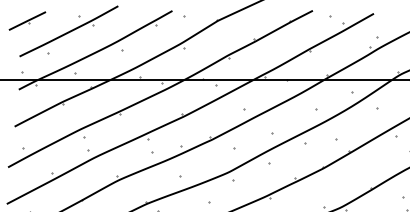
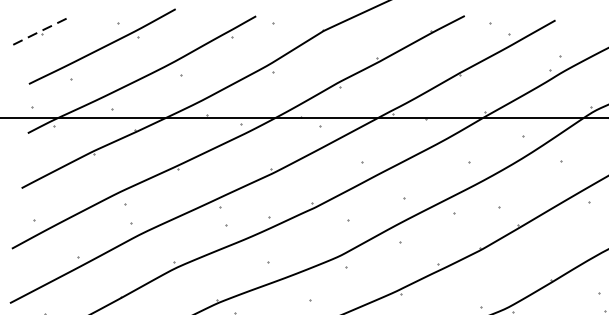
line: (27, 20) -> (40, 30), solid -> dashed

